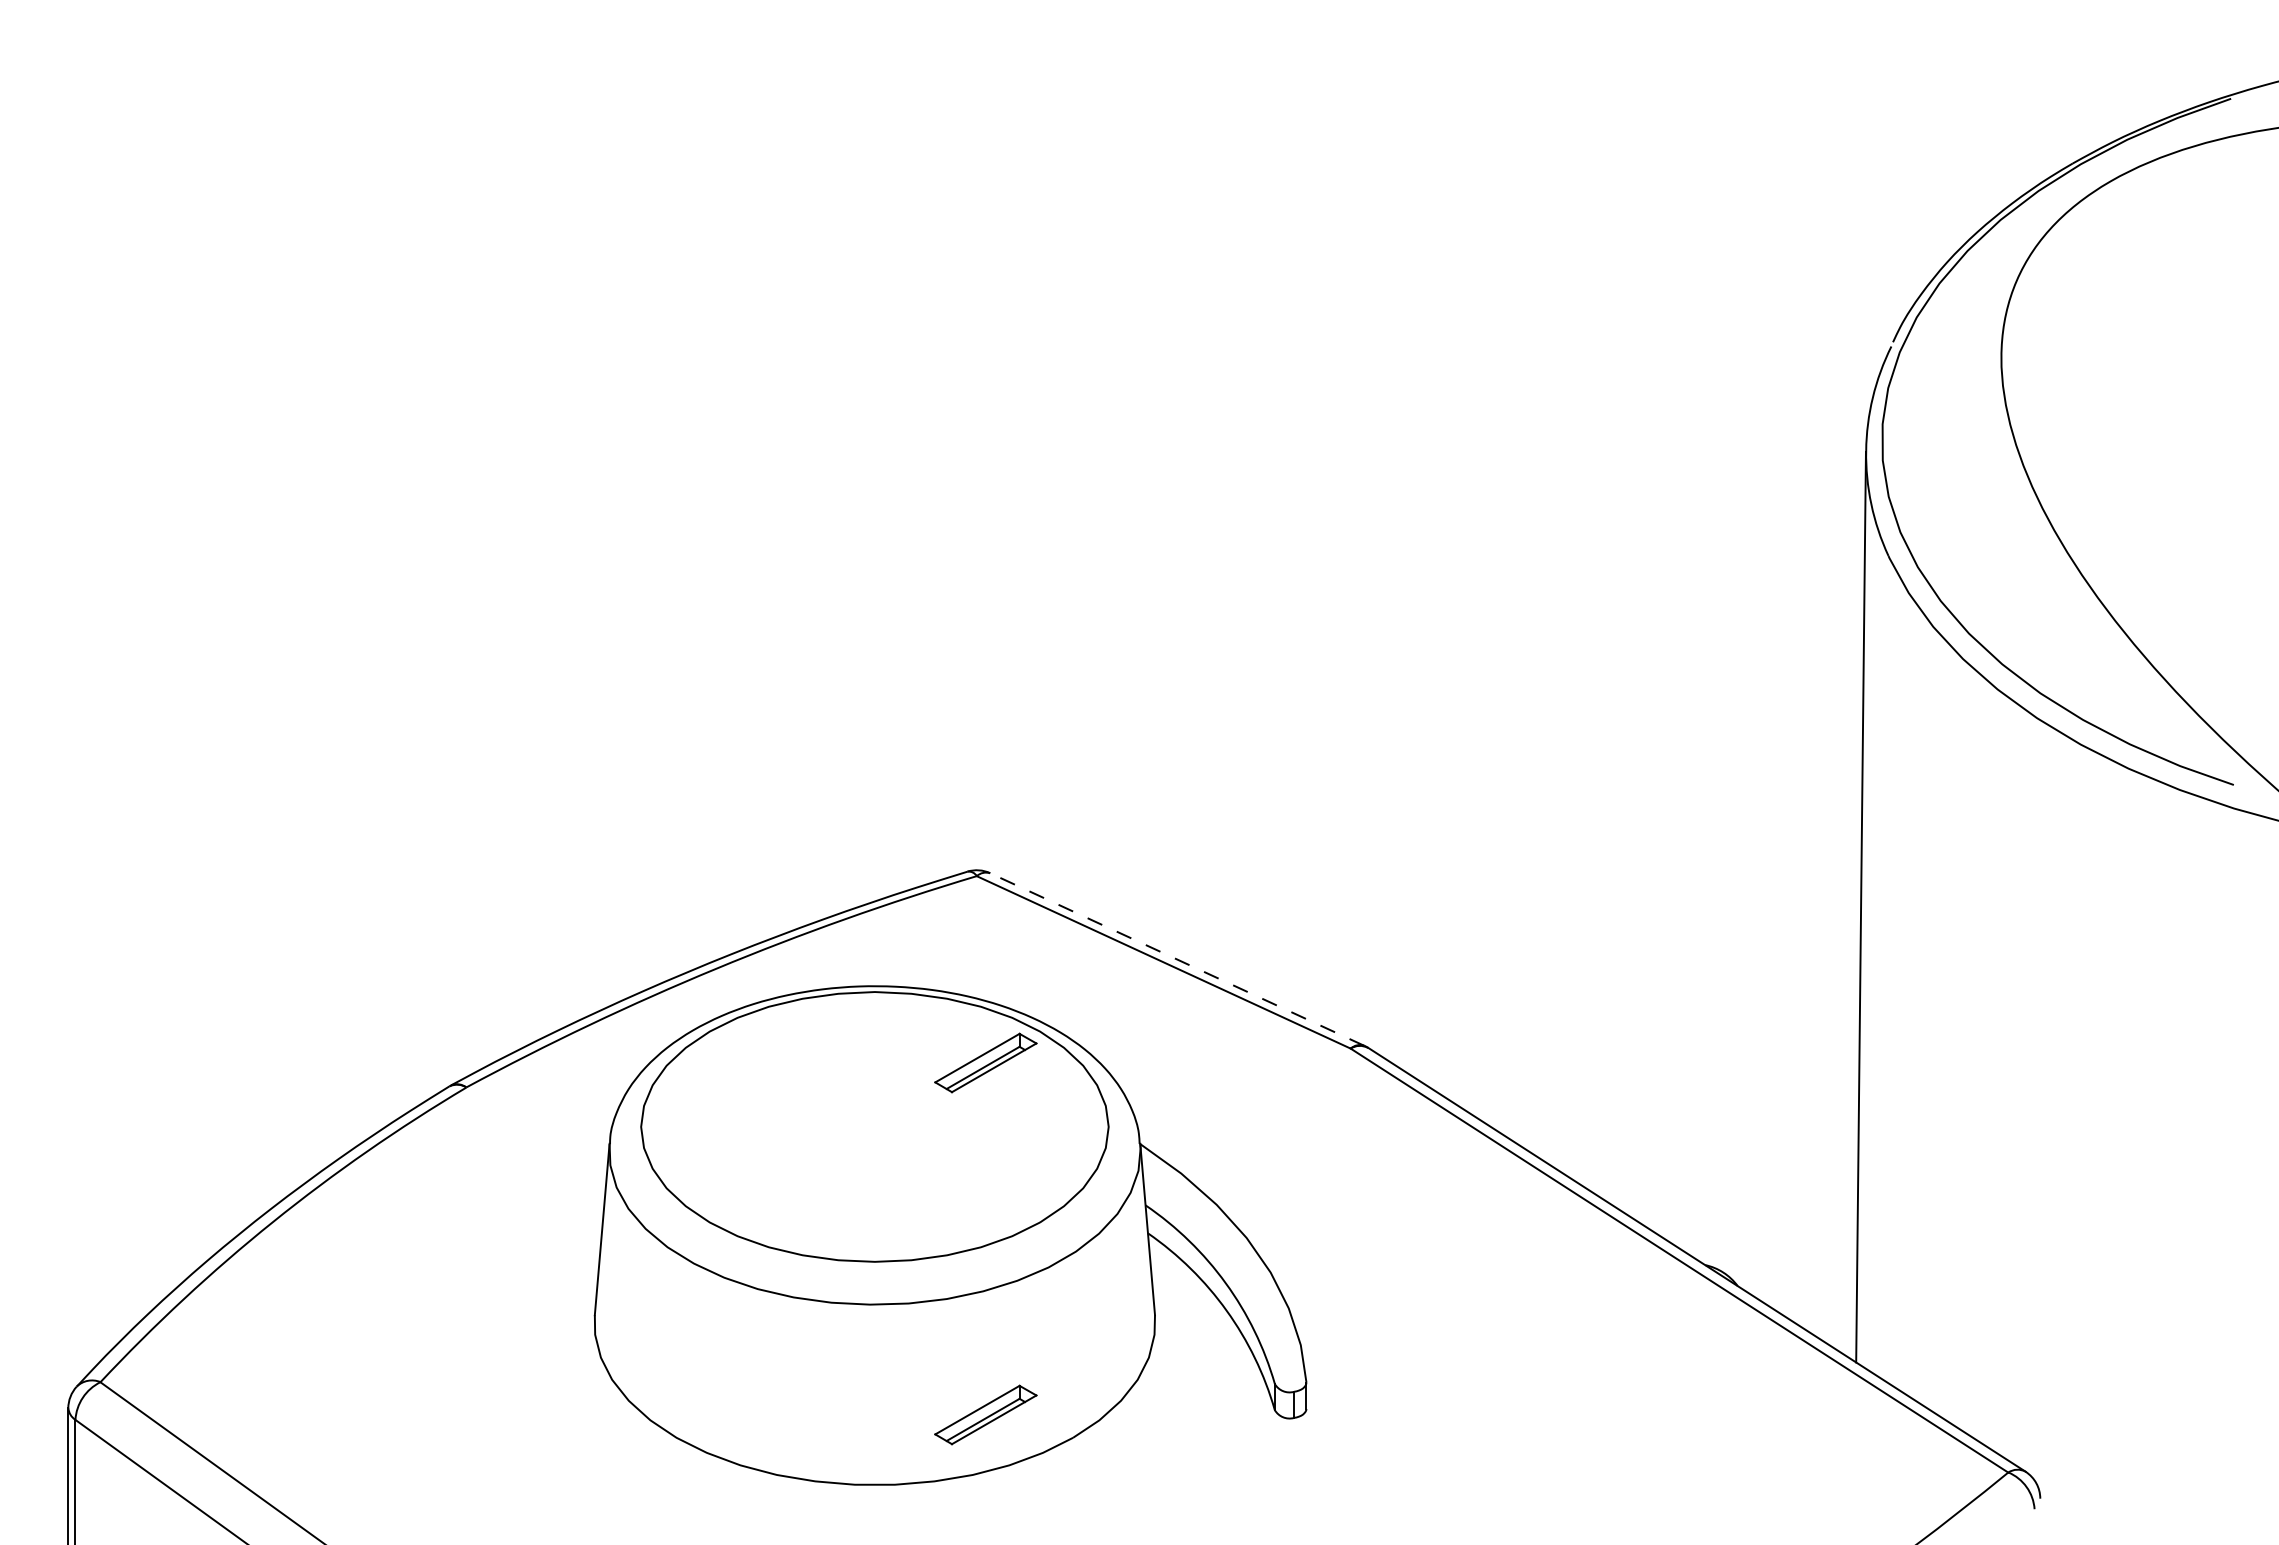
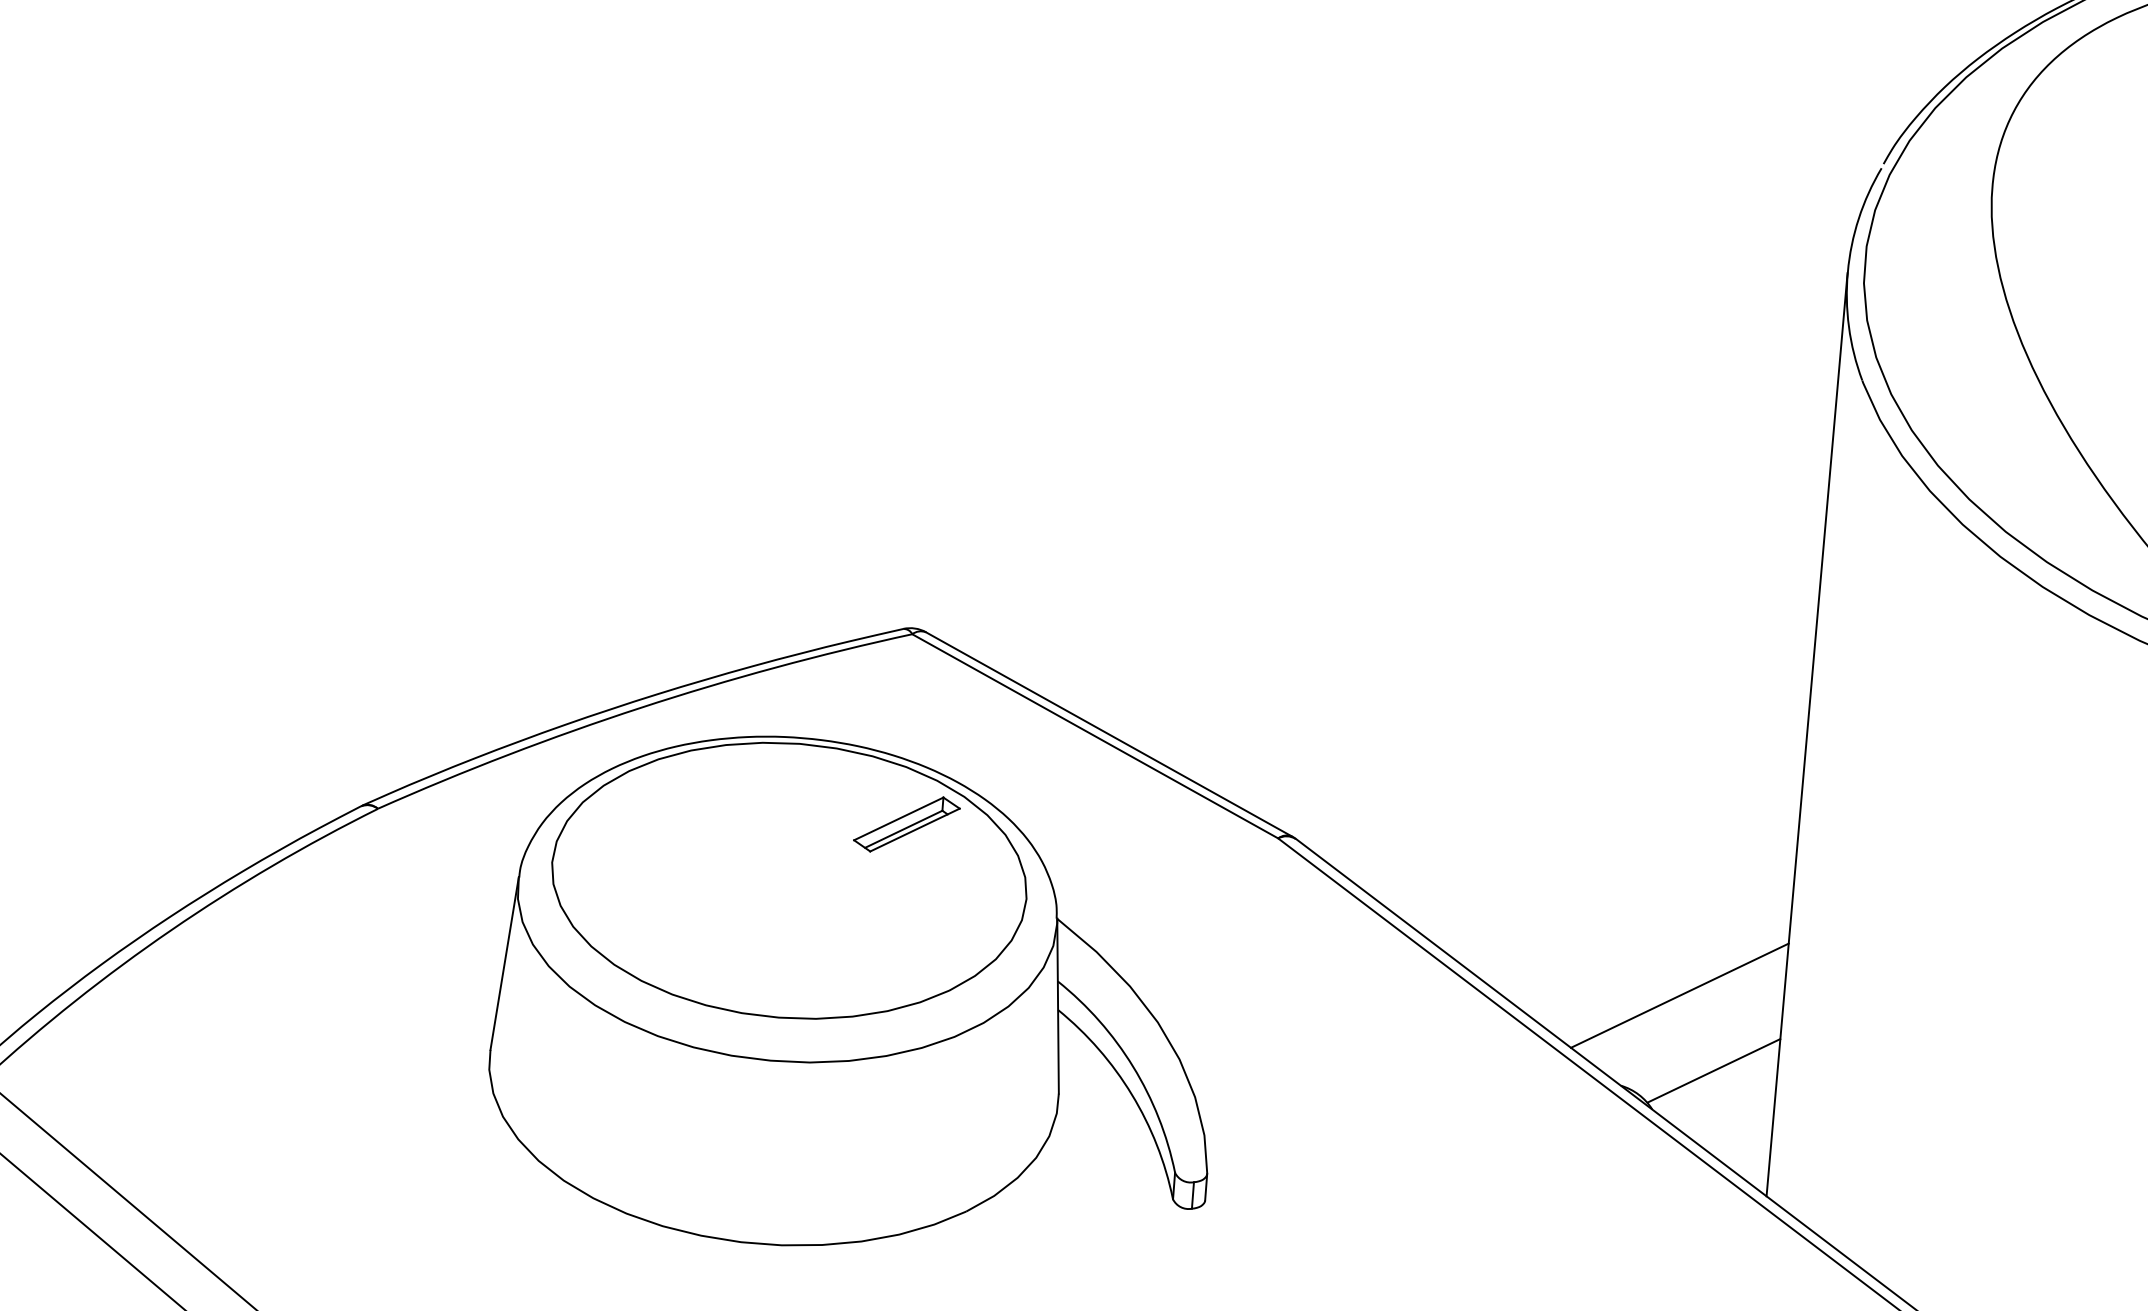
line: (1177, 959) -> (1109, 734), dashed -> solid
line: (1755, 1172) -> (1679, 995), added
line: (1794, 1243) -> (1713, 1070), added
part: (985, 1414) -> (879, 1181), removed

